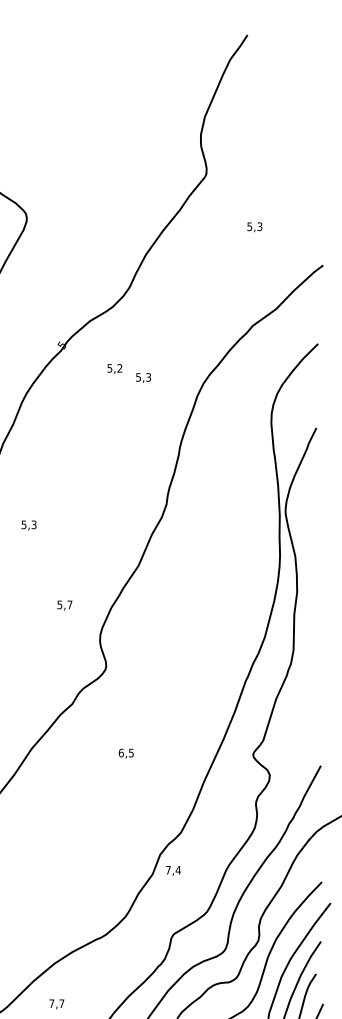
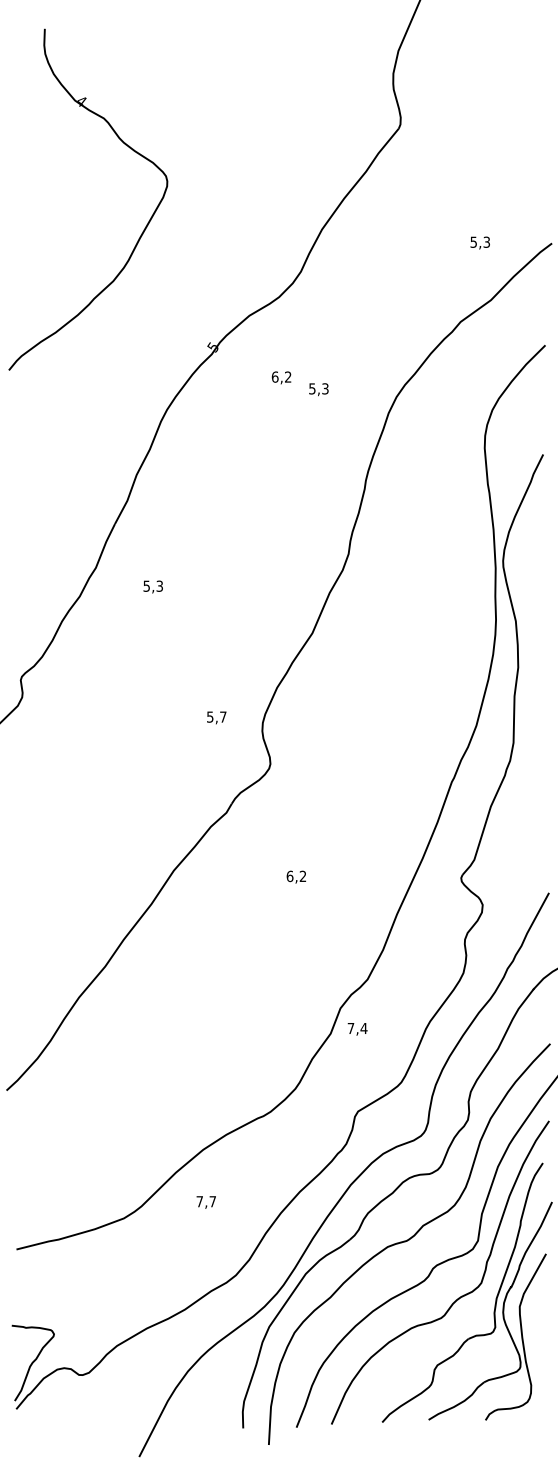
text: (254, 226) -> (479, 242), moved
text: (109, 367) -> (274, 376), 5,2 -> 6,2
text: (28, 525) -> (152, 586), moved
text: (64, 605) -> (216, 717), moved
text: (130, 753) -> (302, 876), 6,5 -> 6,2

